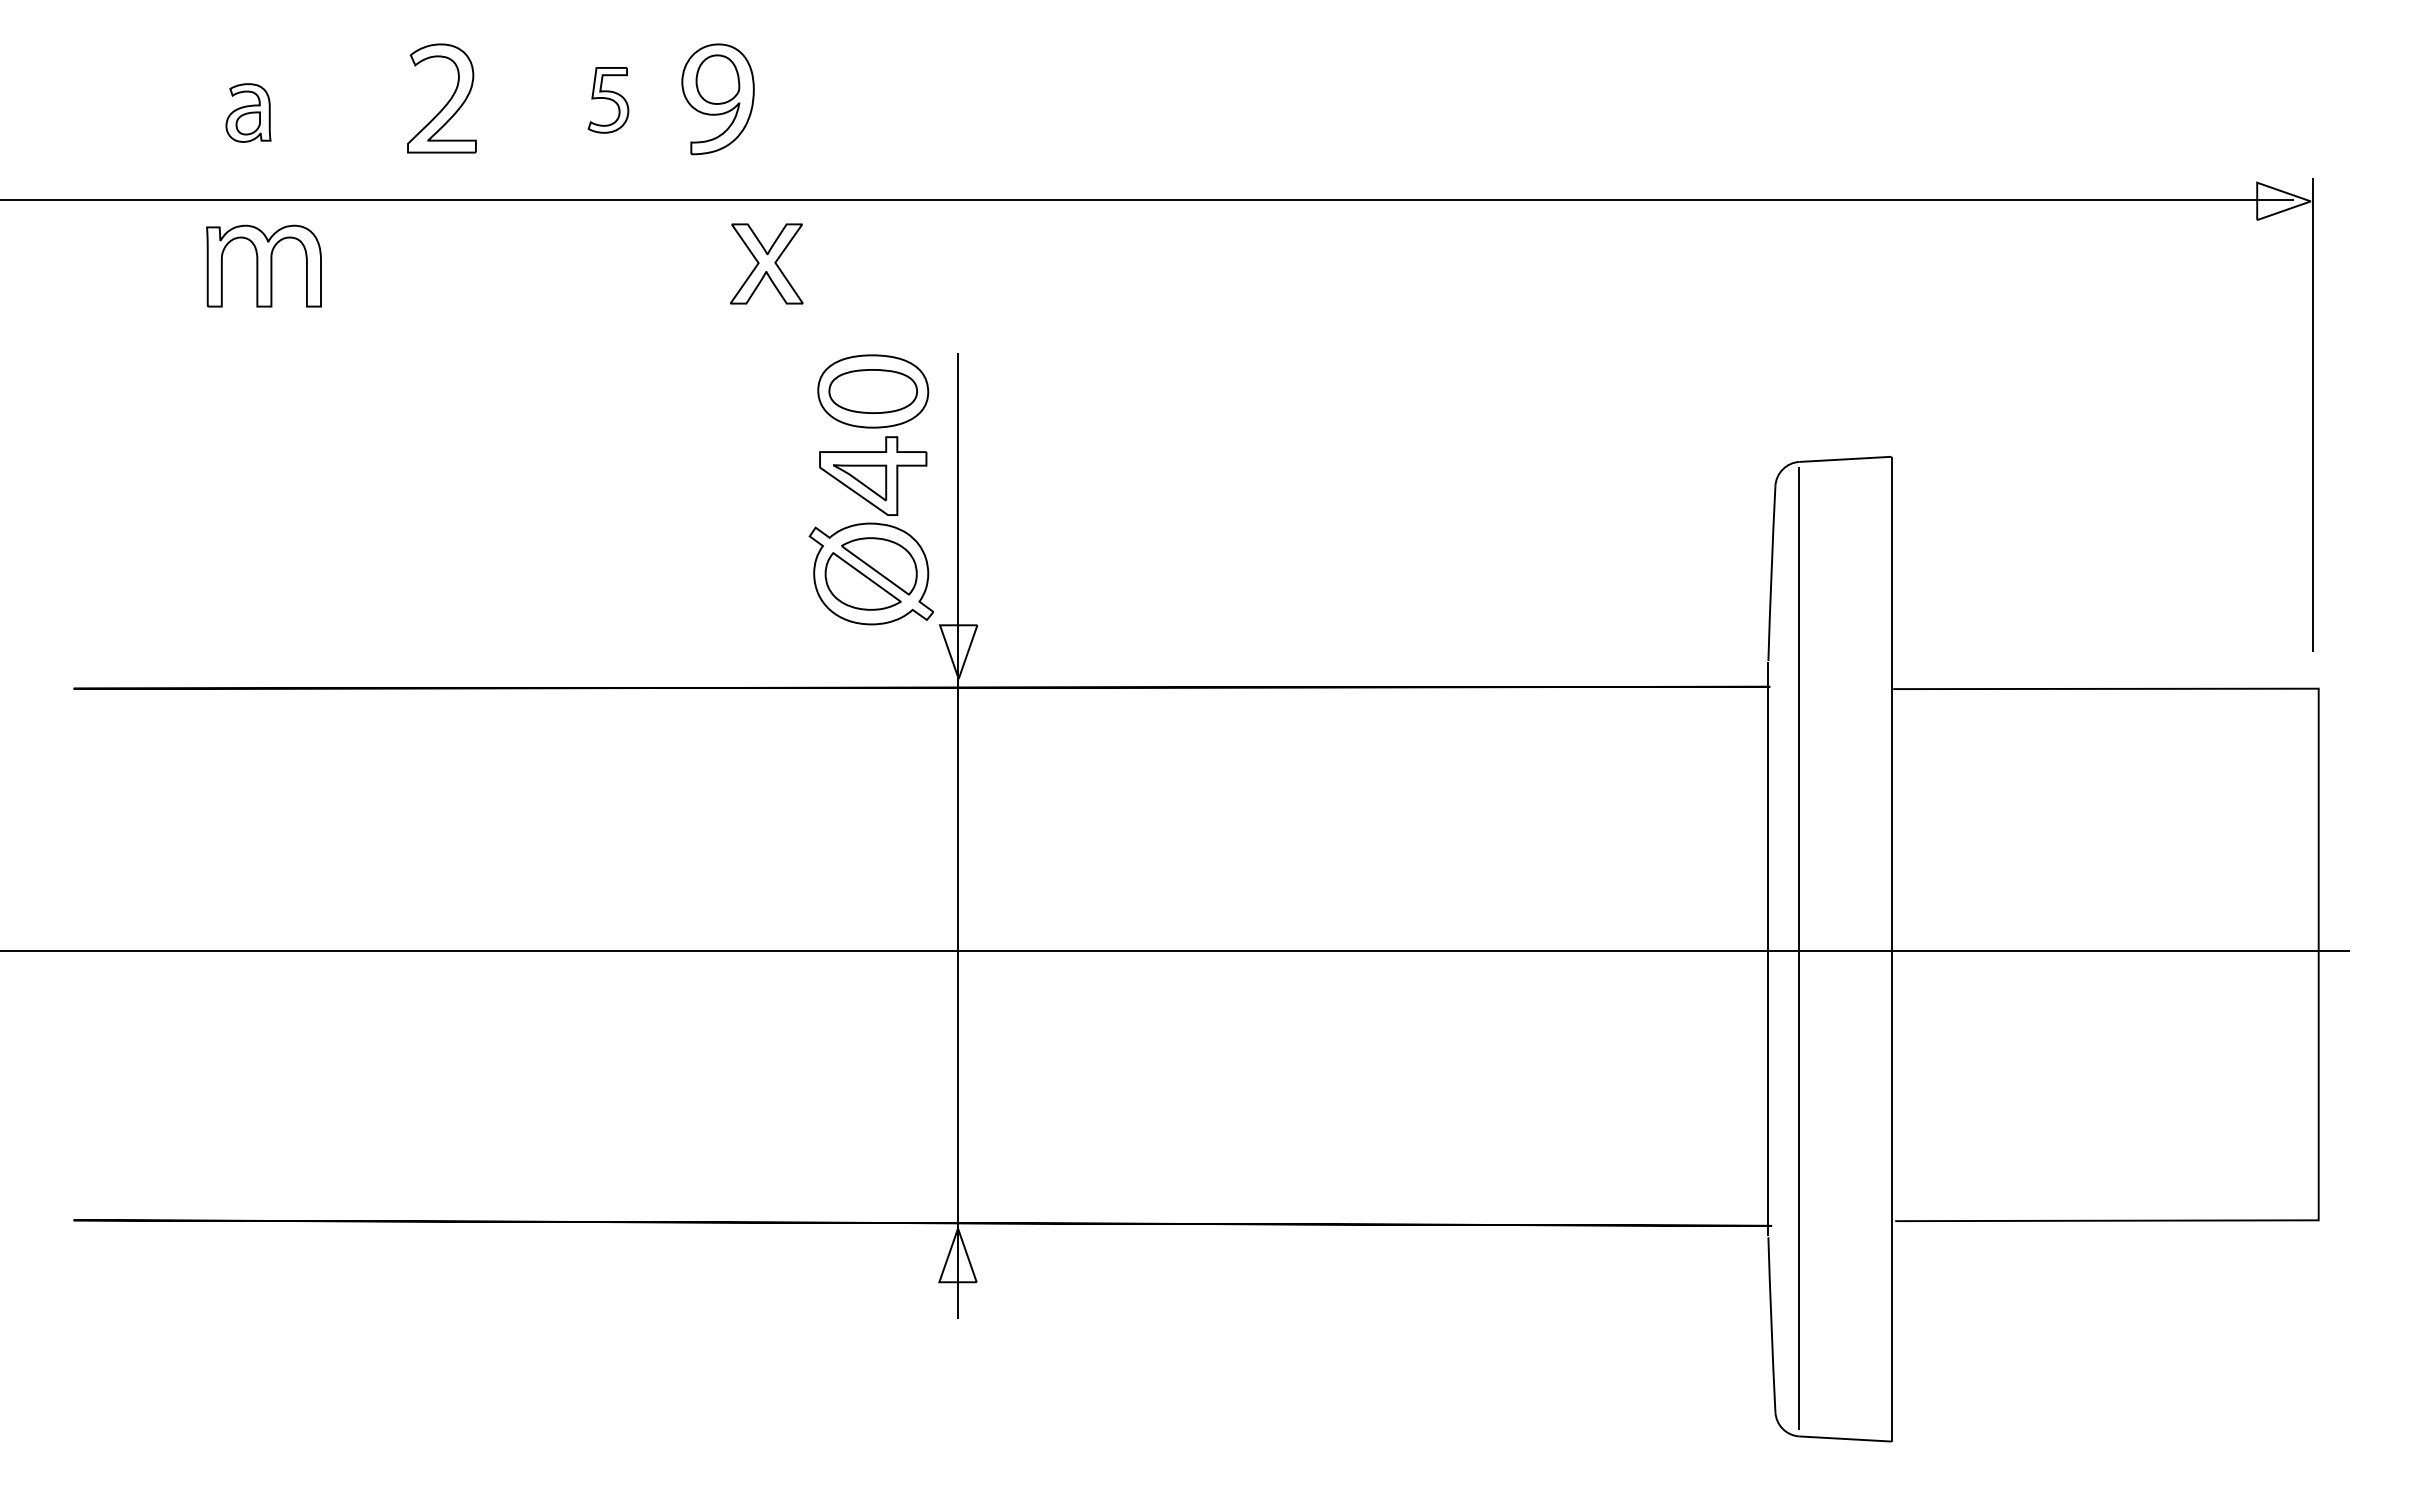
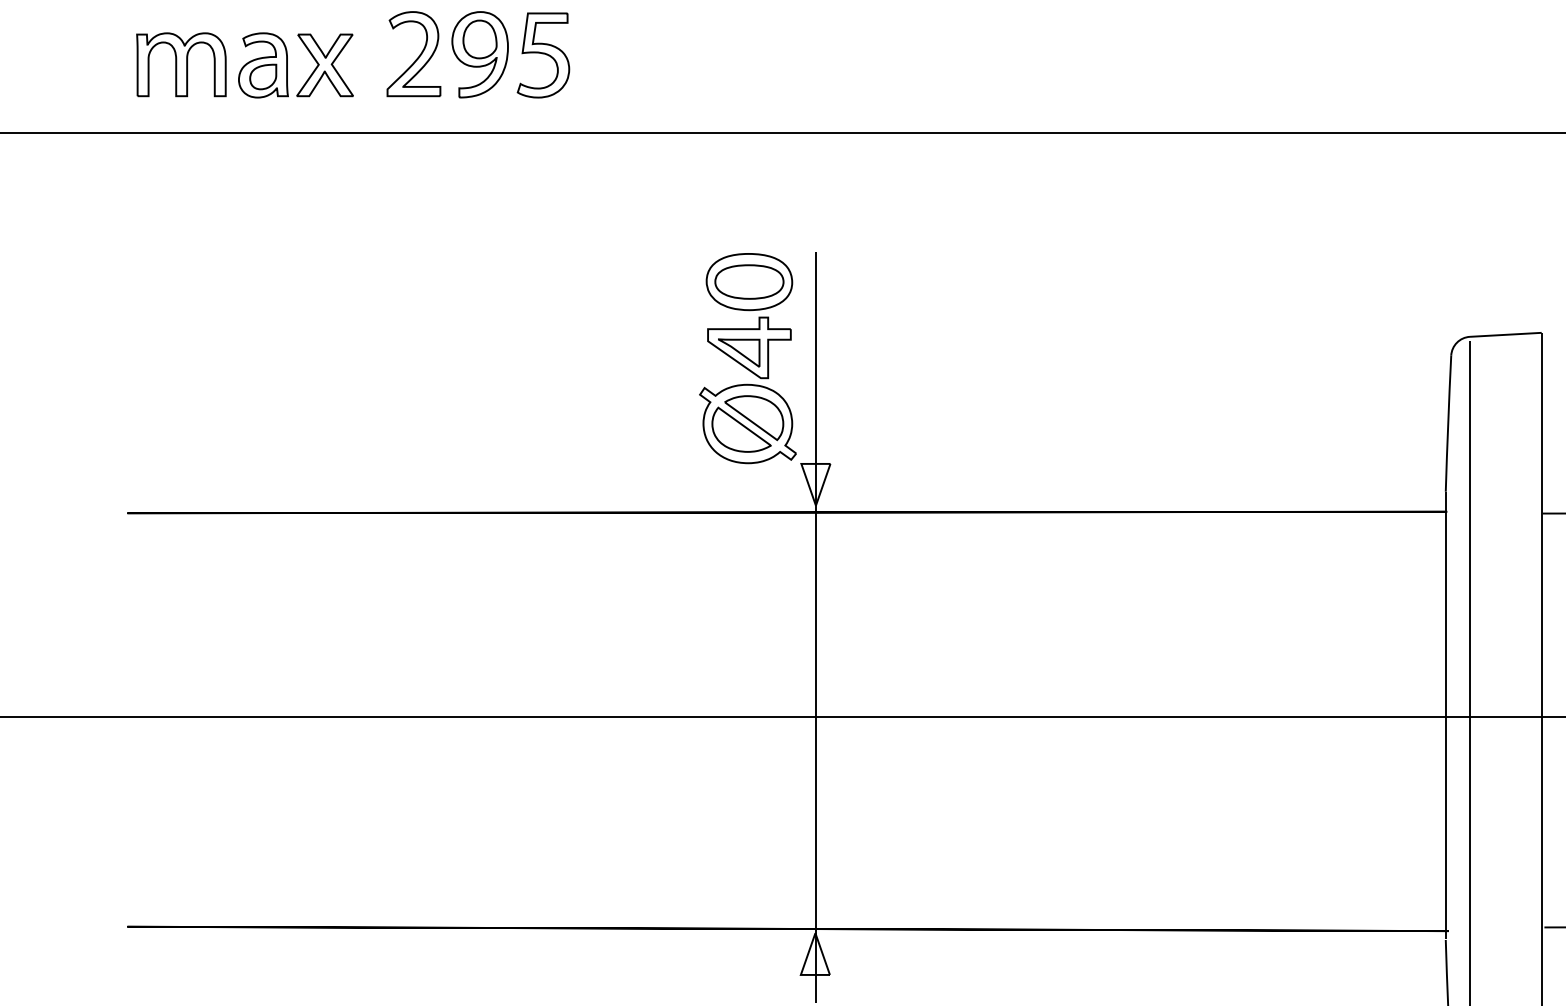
part: (717, 99) -> (479, 54), moved
part: (608, 100) -> (543, 55), size x1.67
part: (248, 112) -> (263, 65), size x1.43
part: (766, 263) -> (324, 65), moved
part: (263, 265) -> (180, 64), moved

